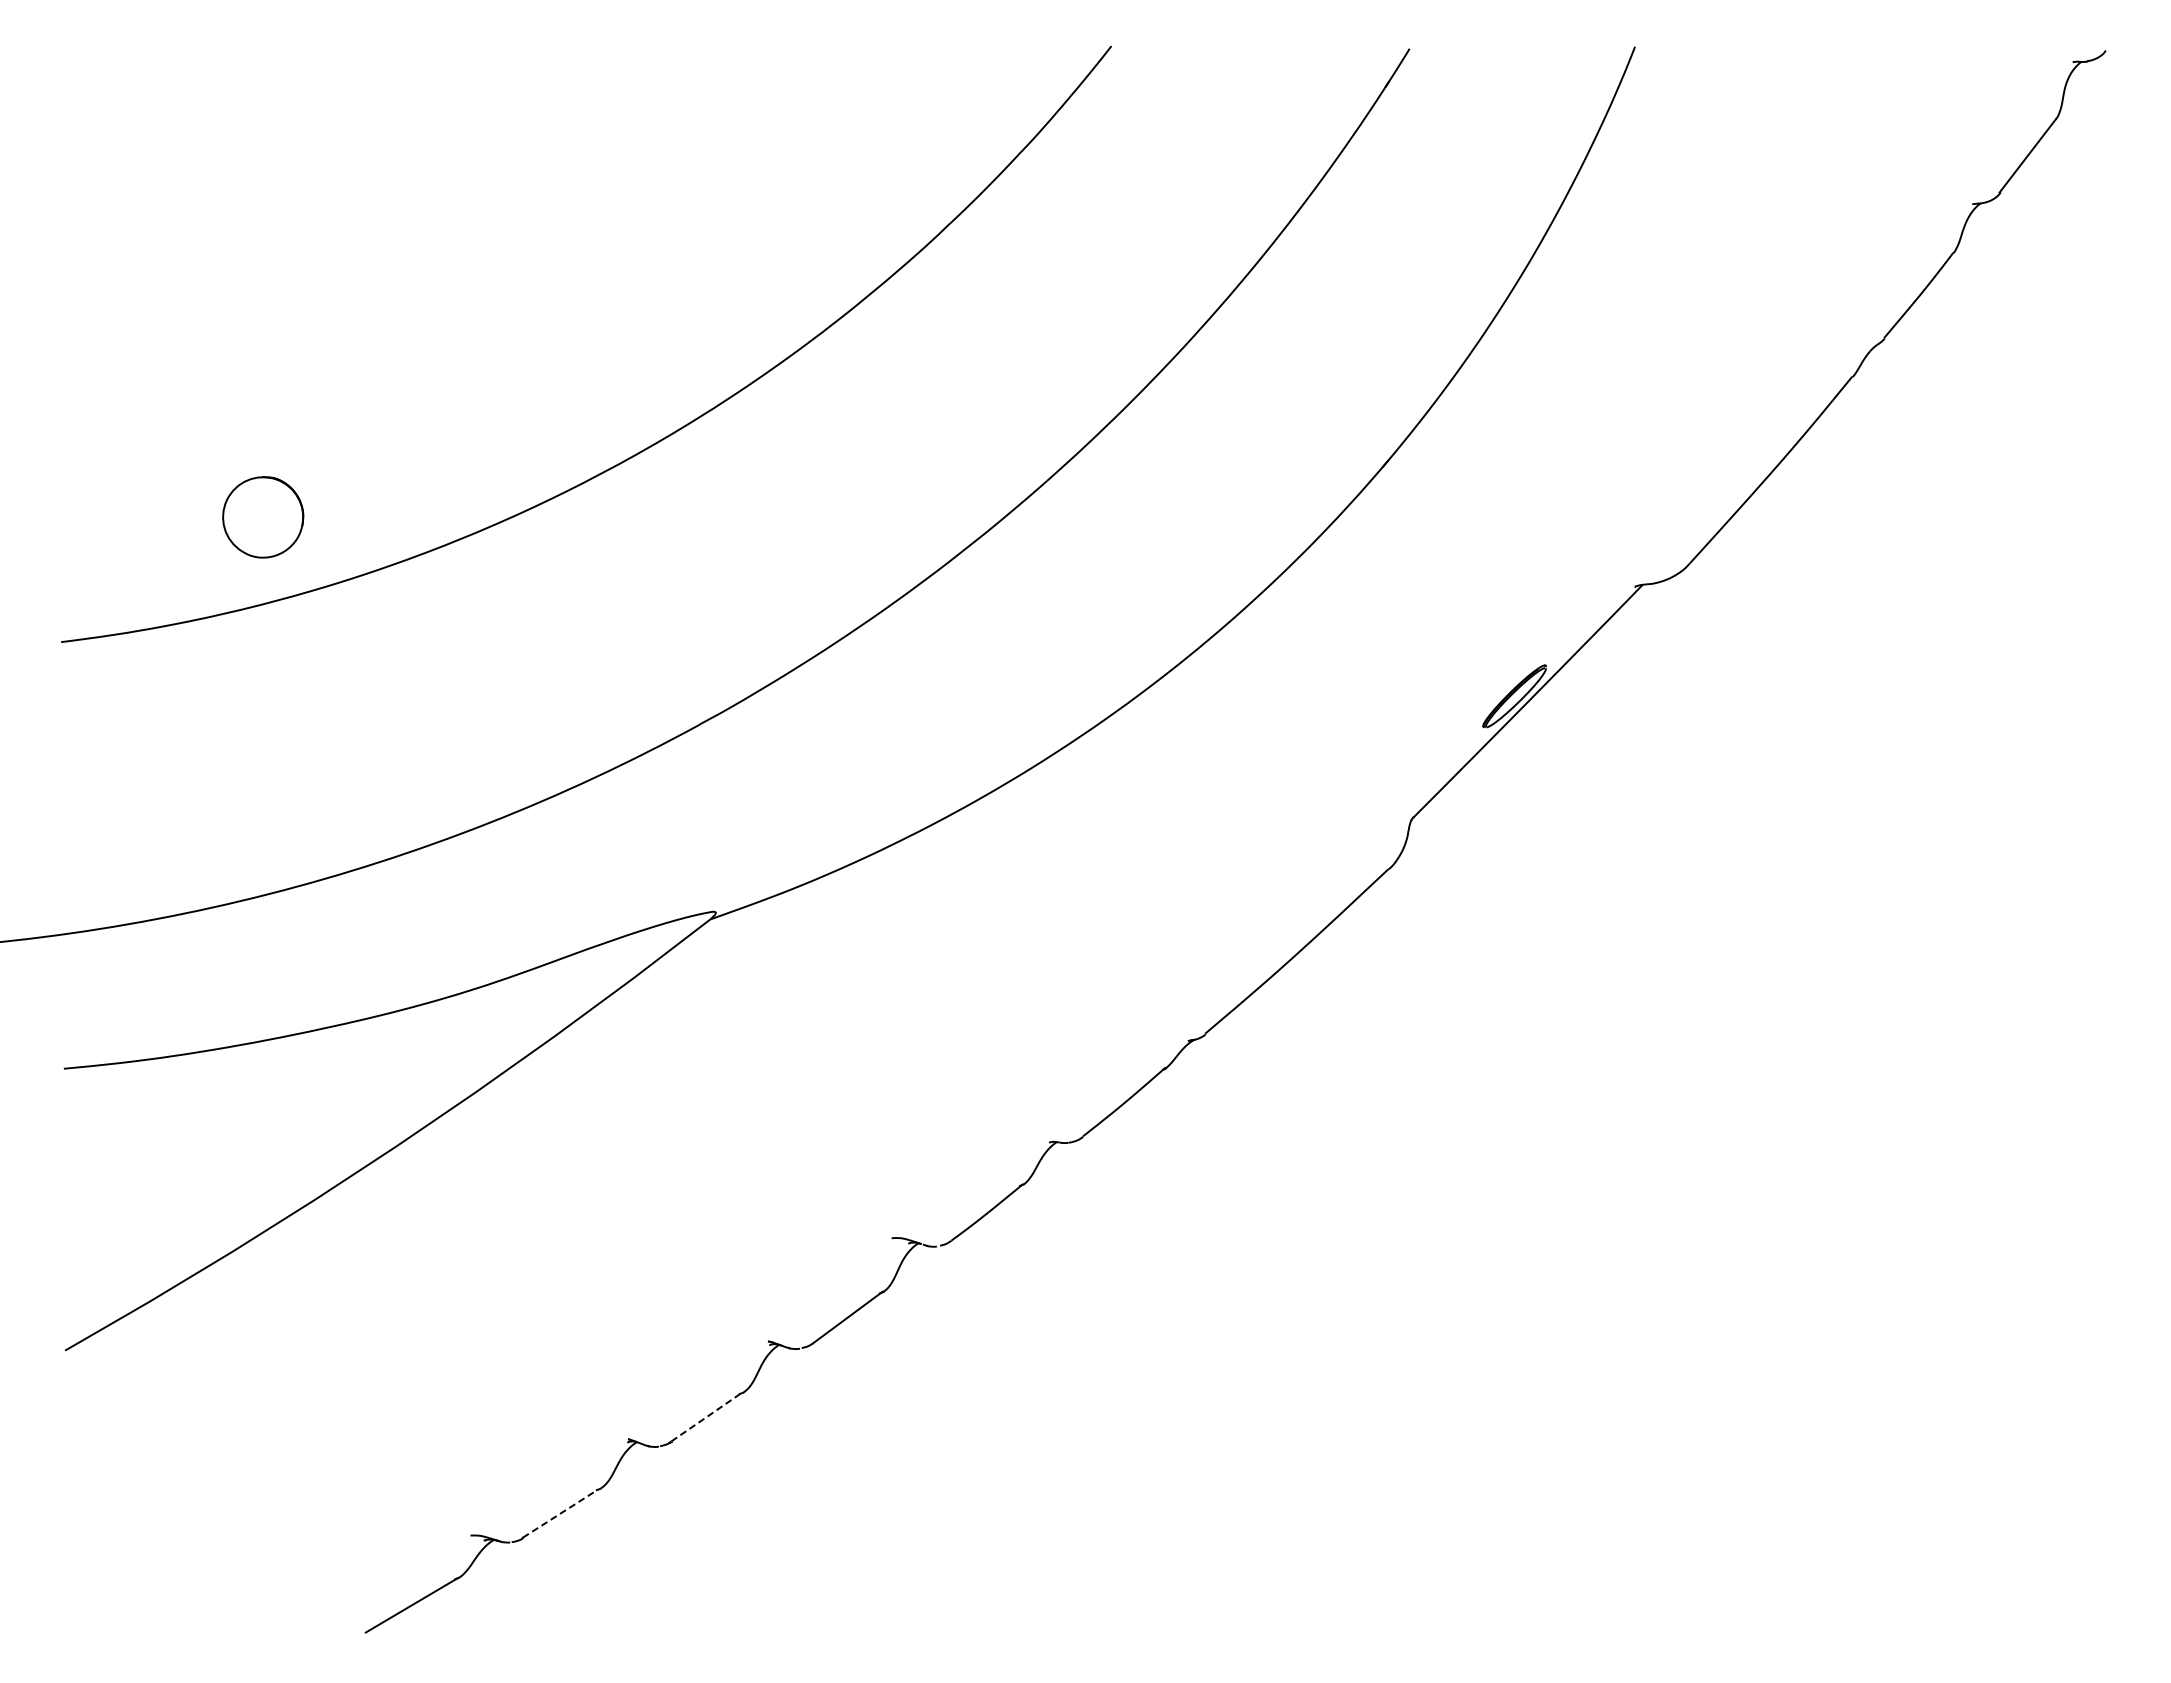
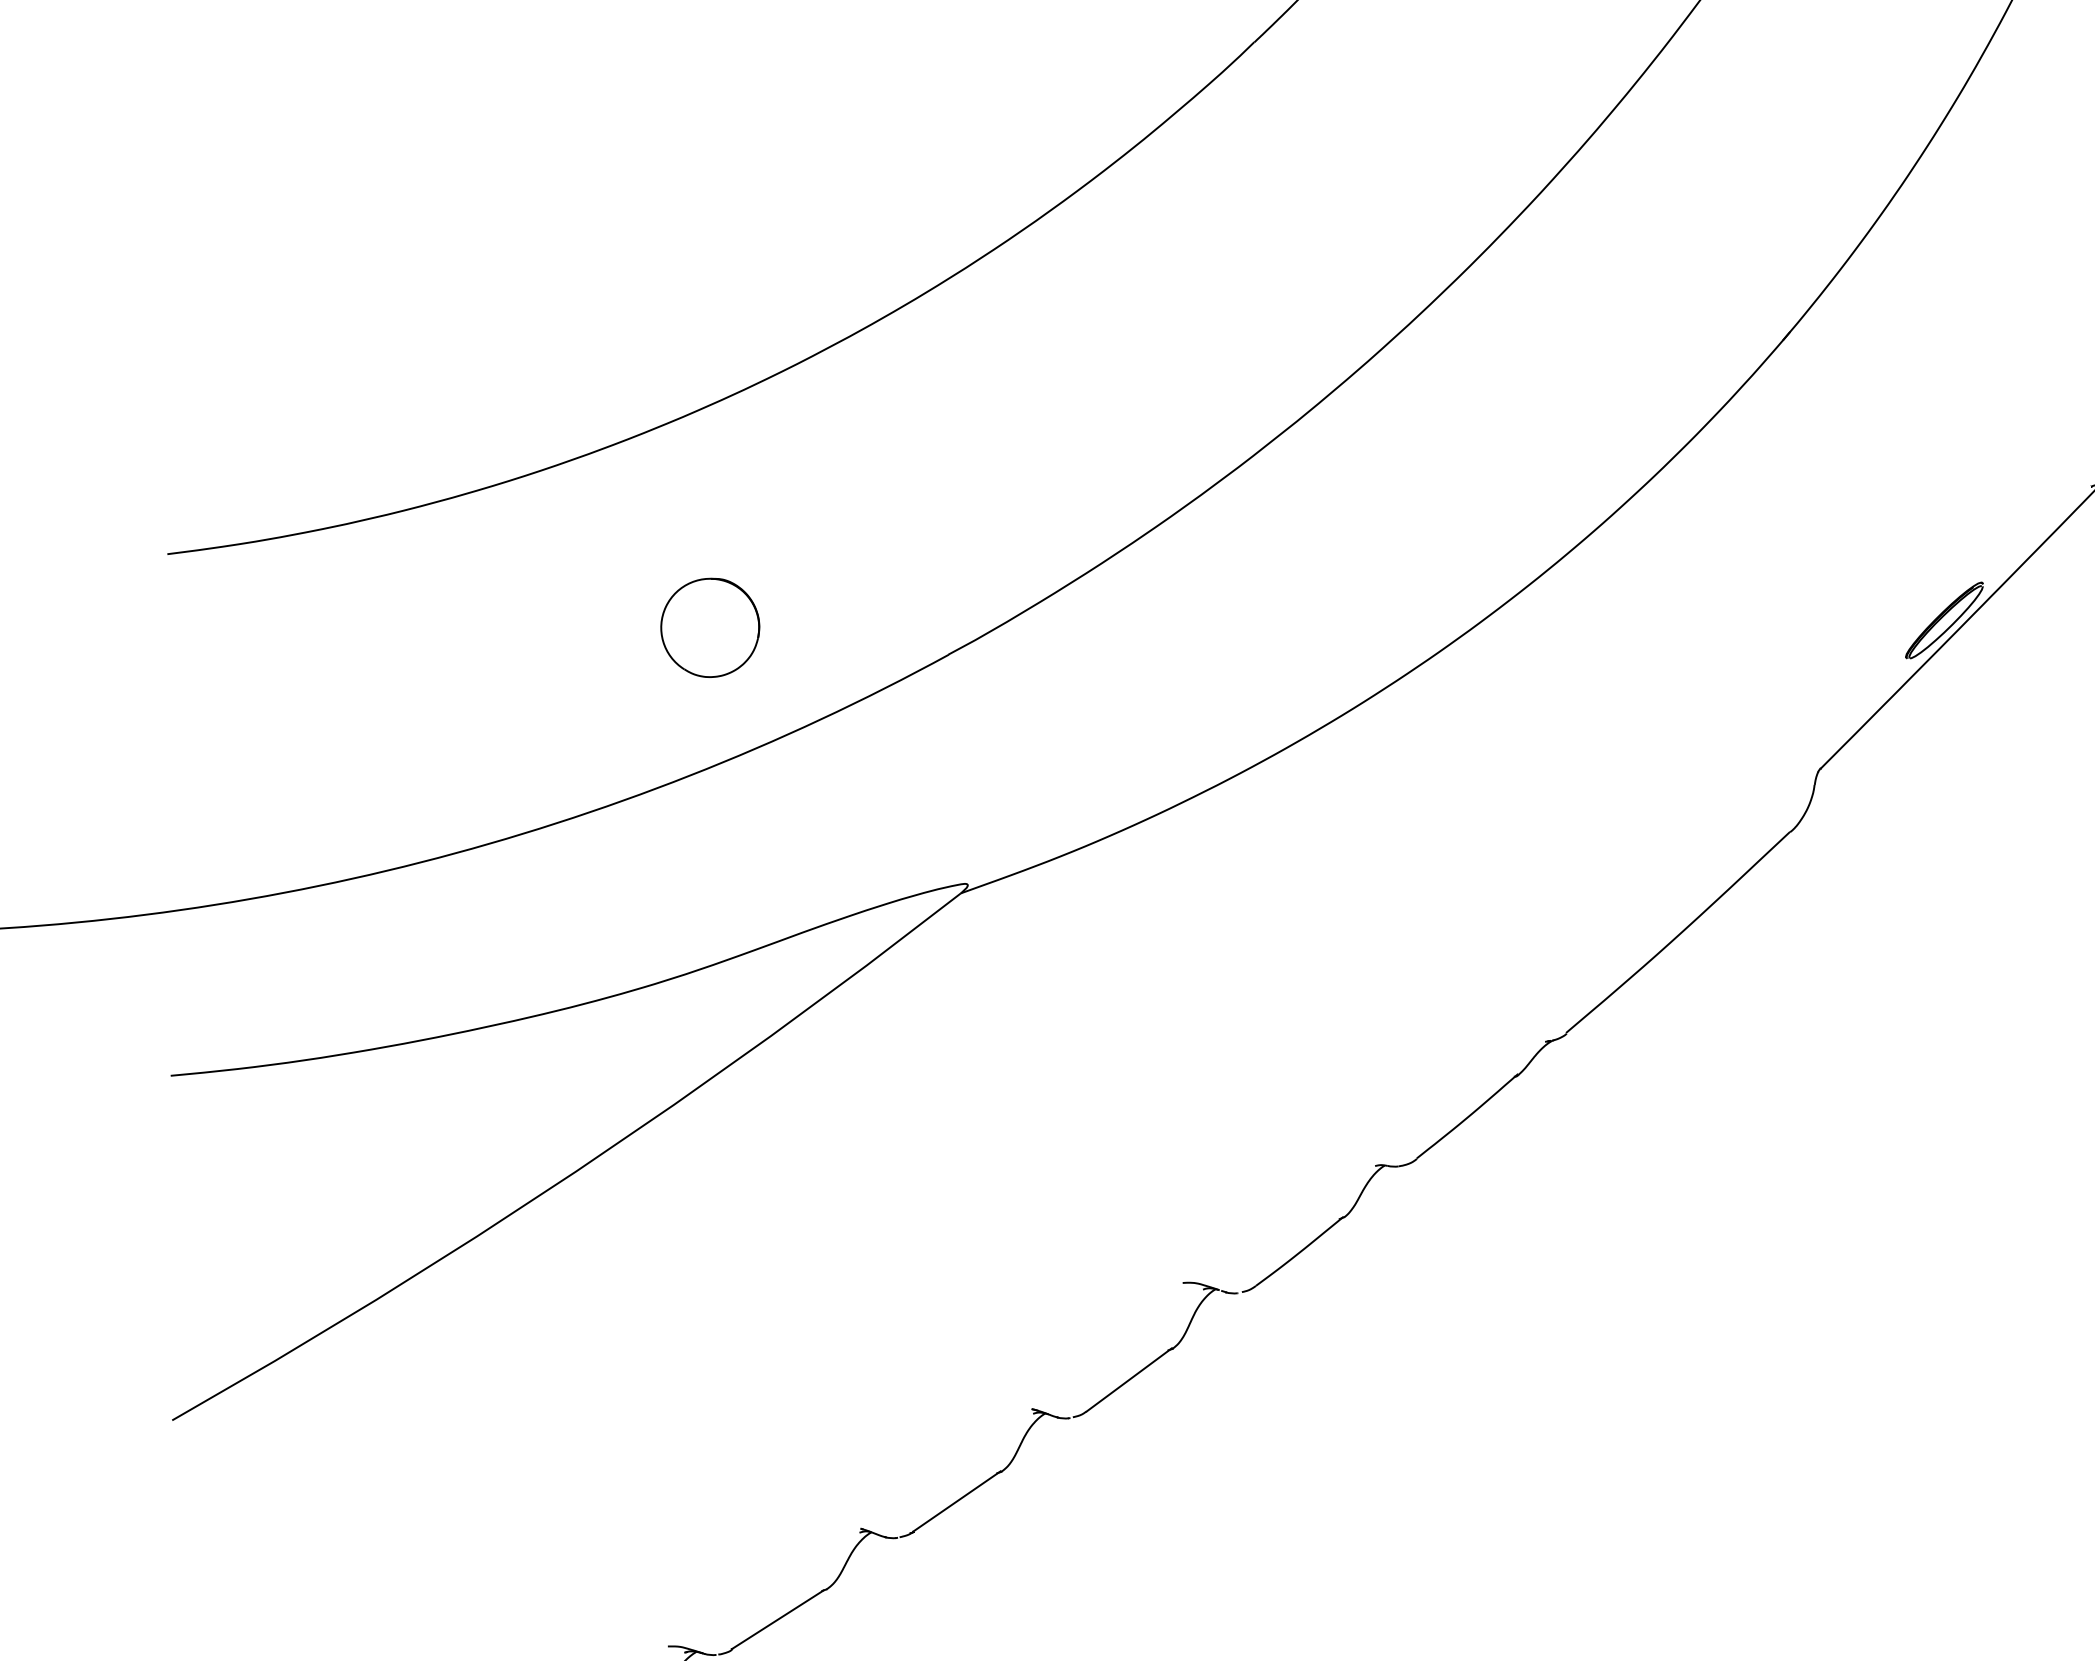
part: (263, 517) -> (710, 628), moved
line: (707, 1416) -> (957, 1500), dashed -> solid
line: (560, 1513) -> (777, 1619), dashed -> solid

